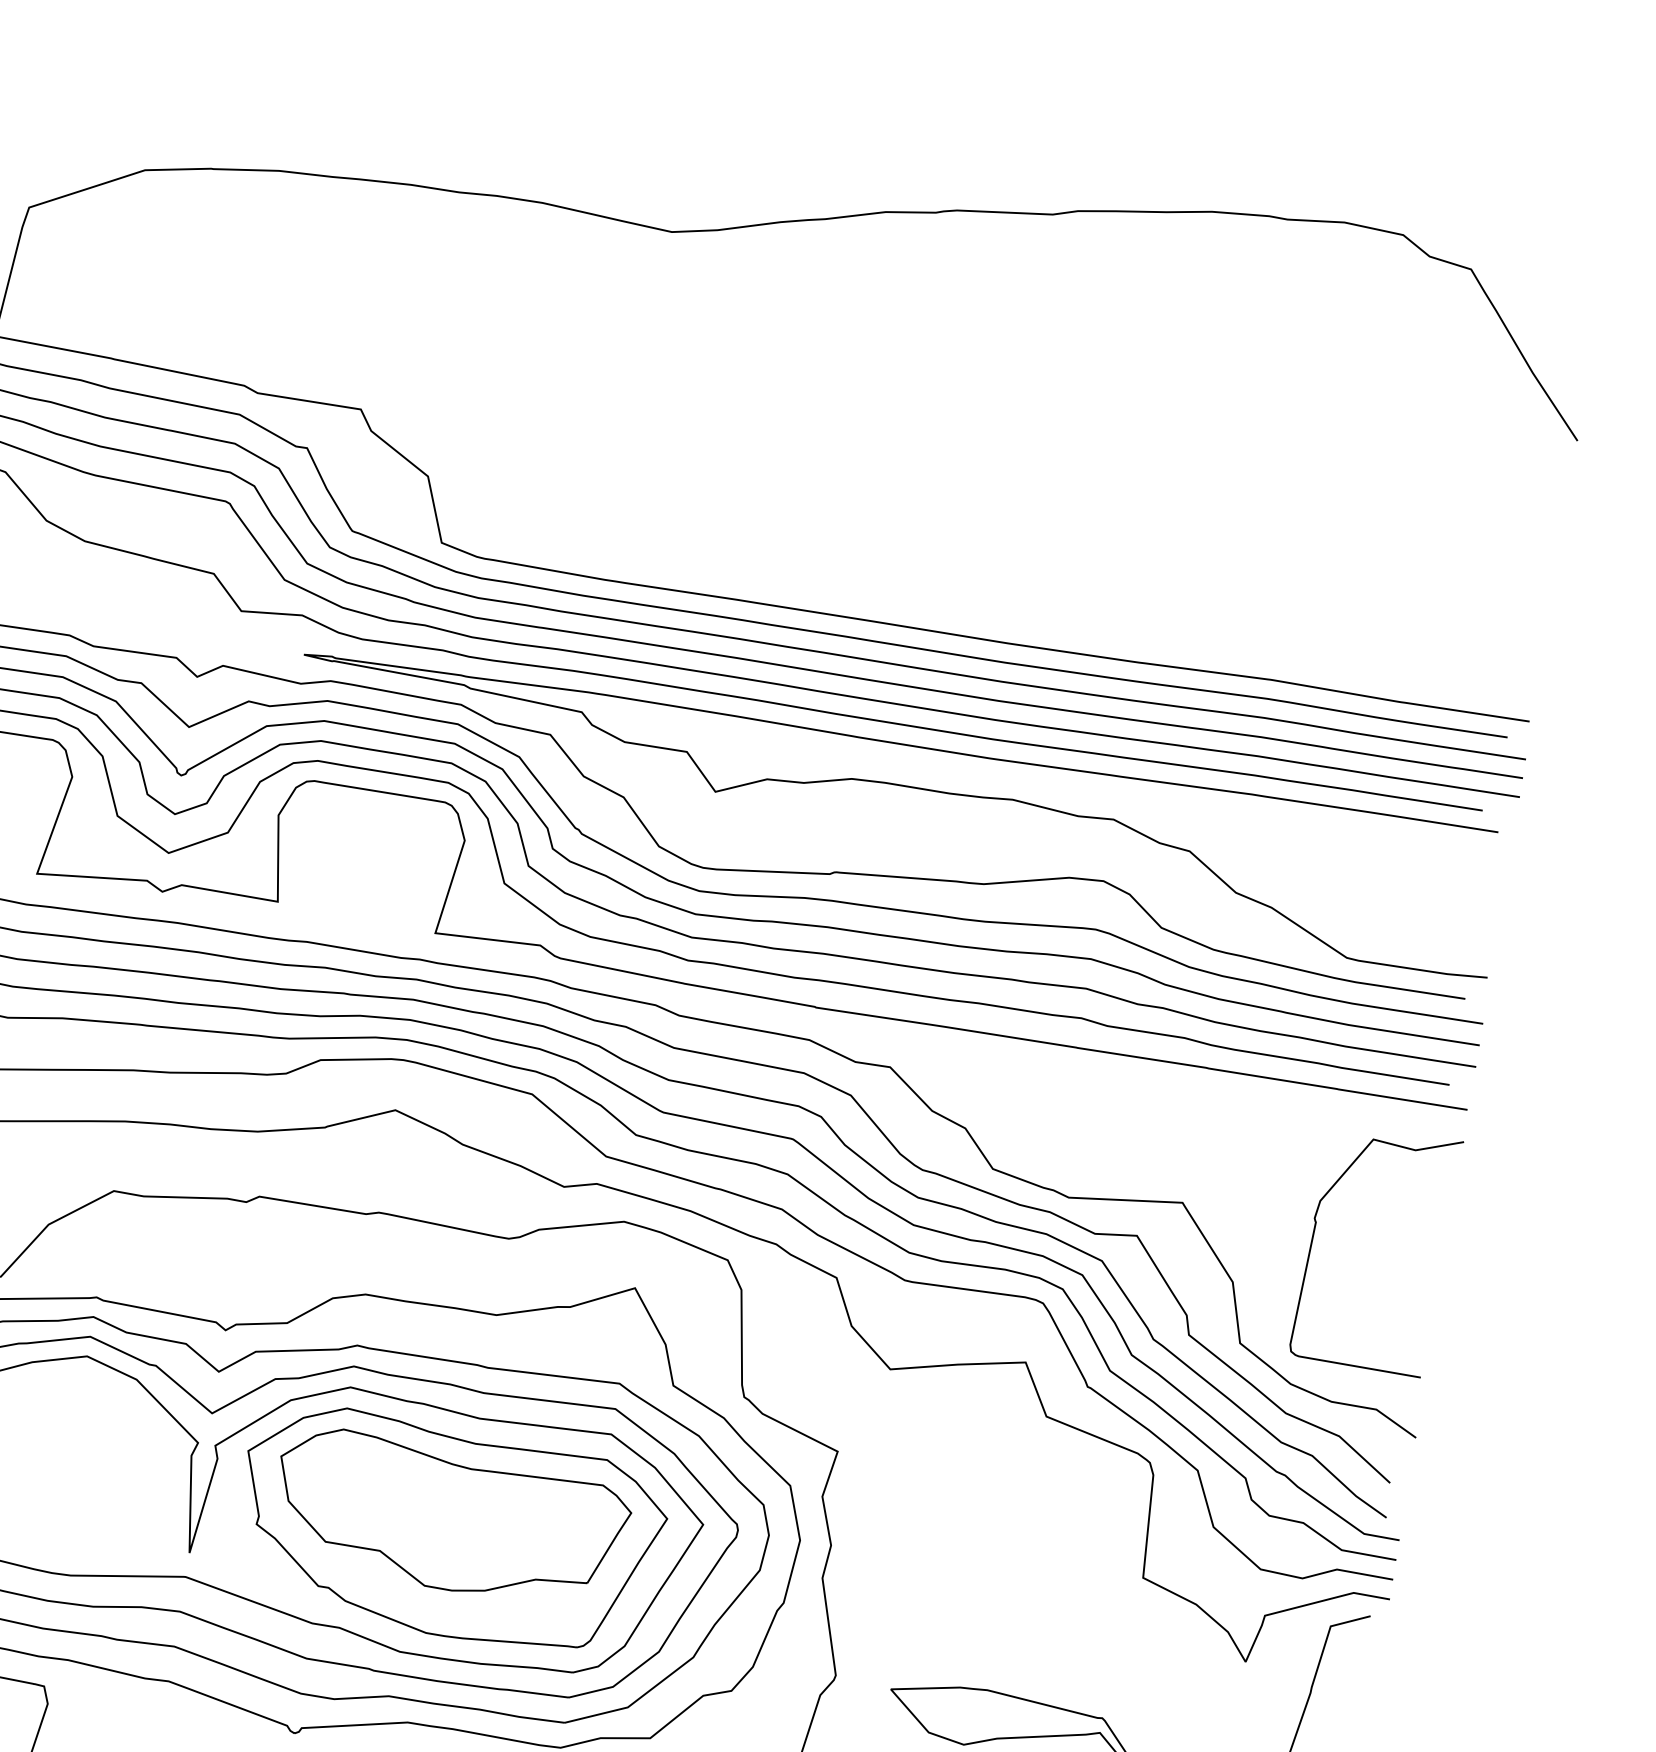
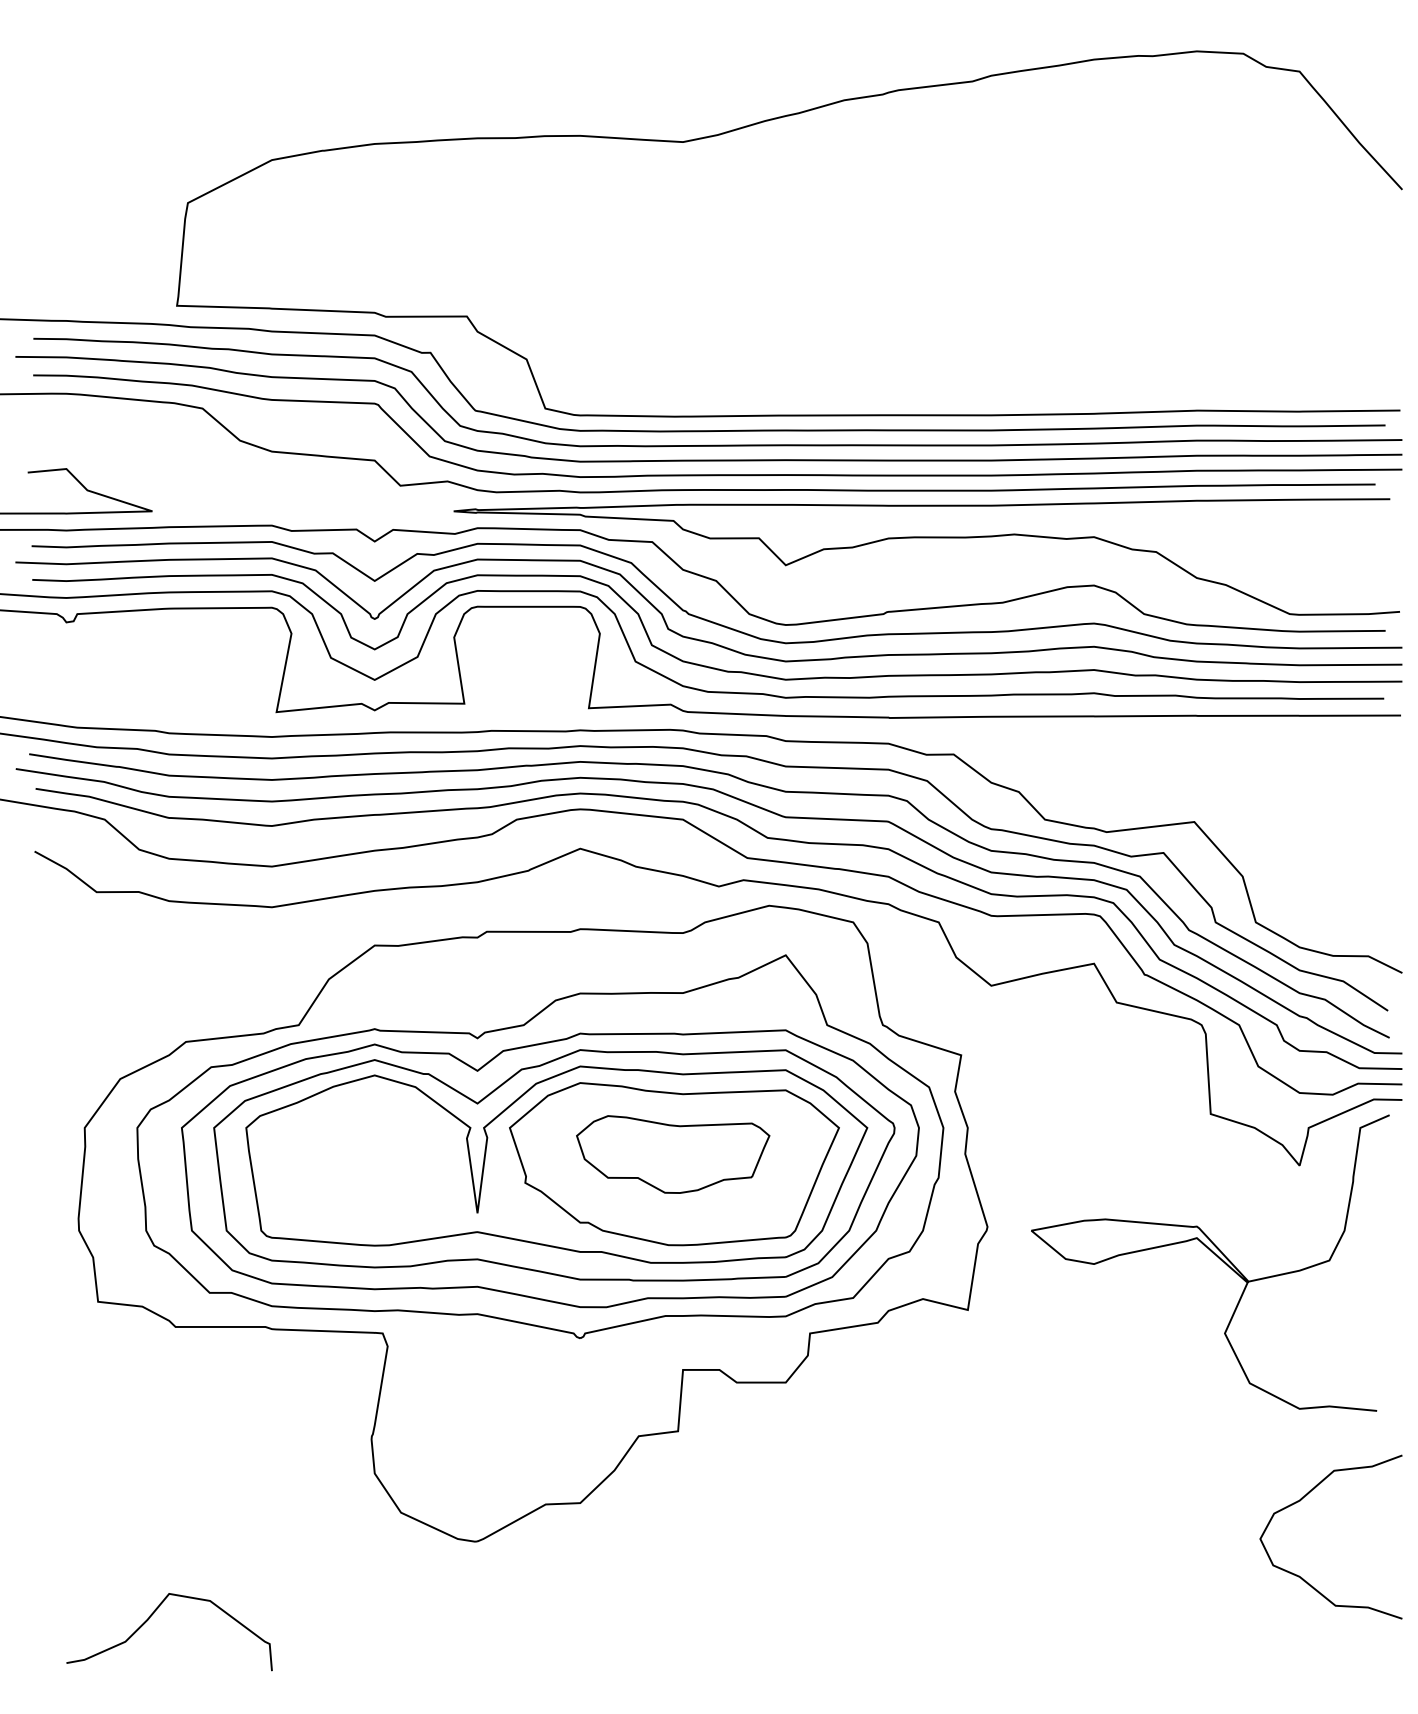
curve: (1313, 1239) -> (1299, 833), removed
part: (449, 1518) -> (672, 1154), size x0.7

